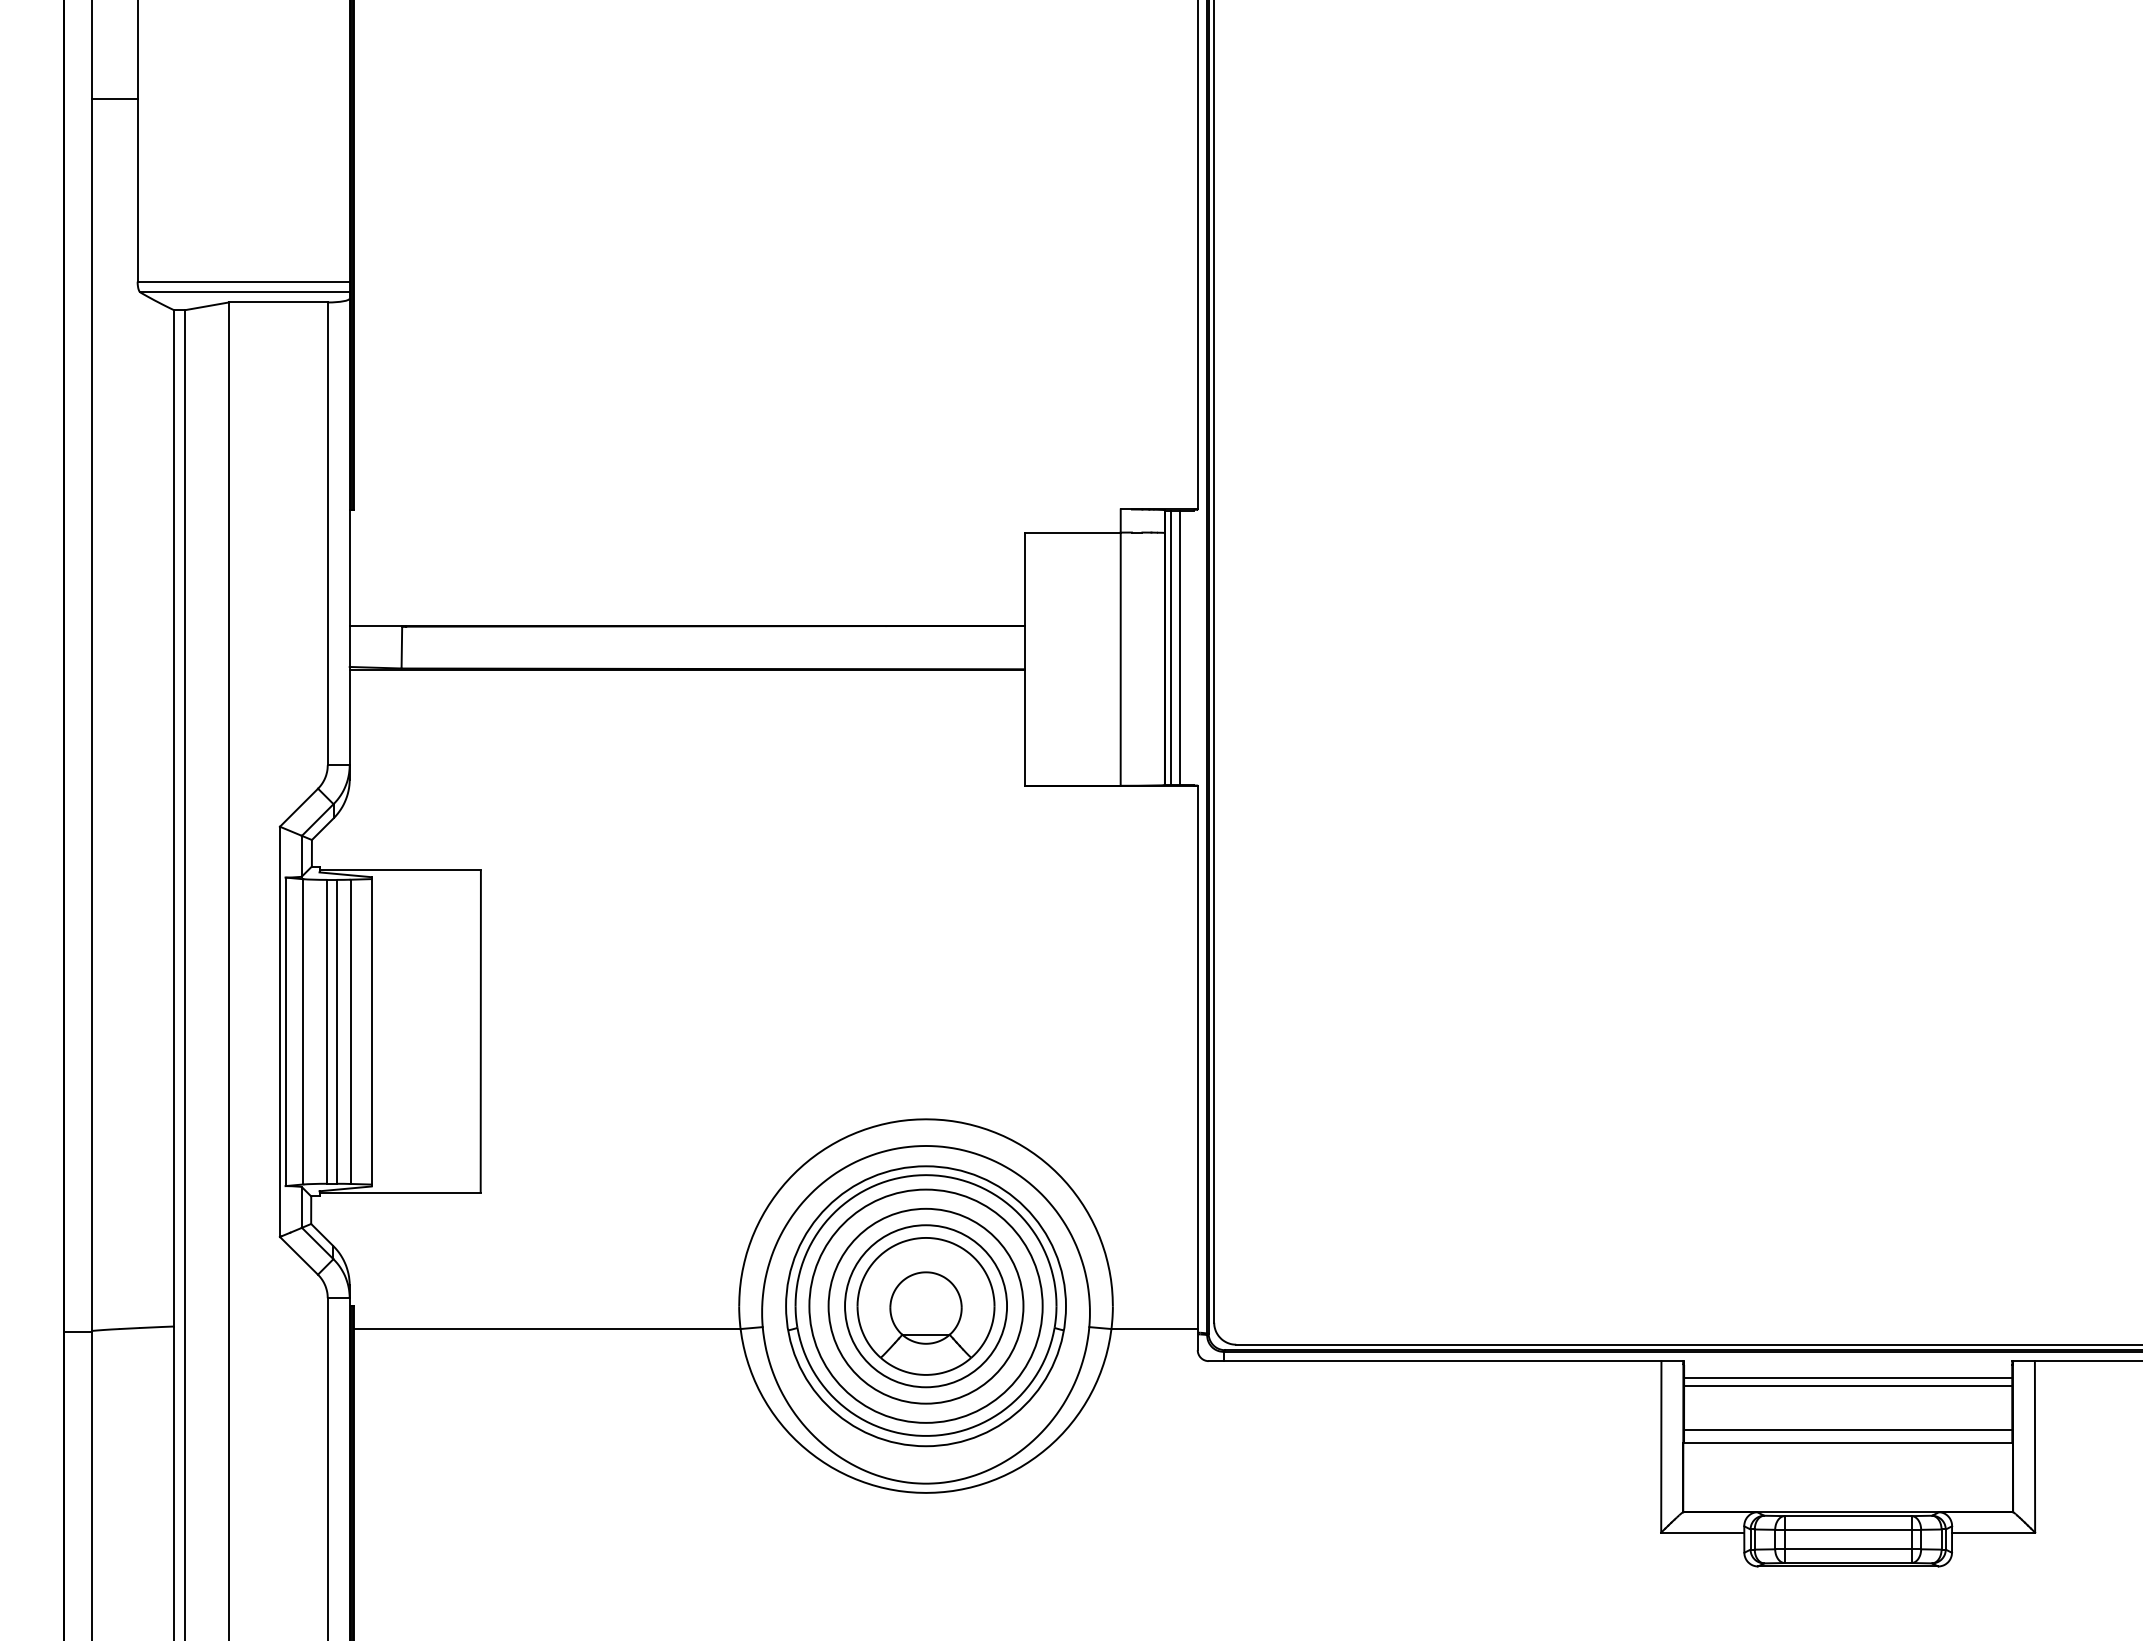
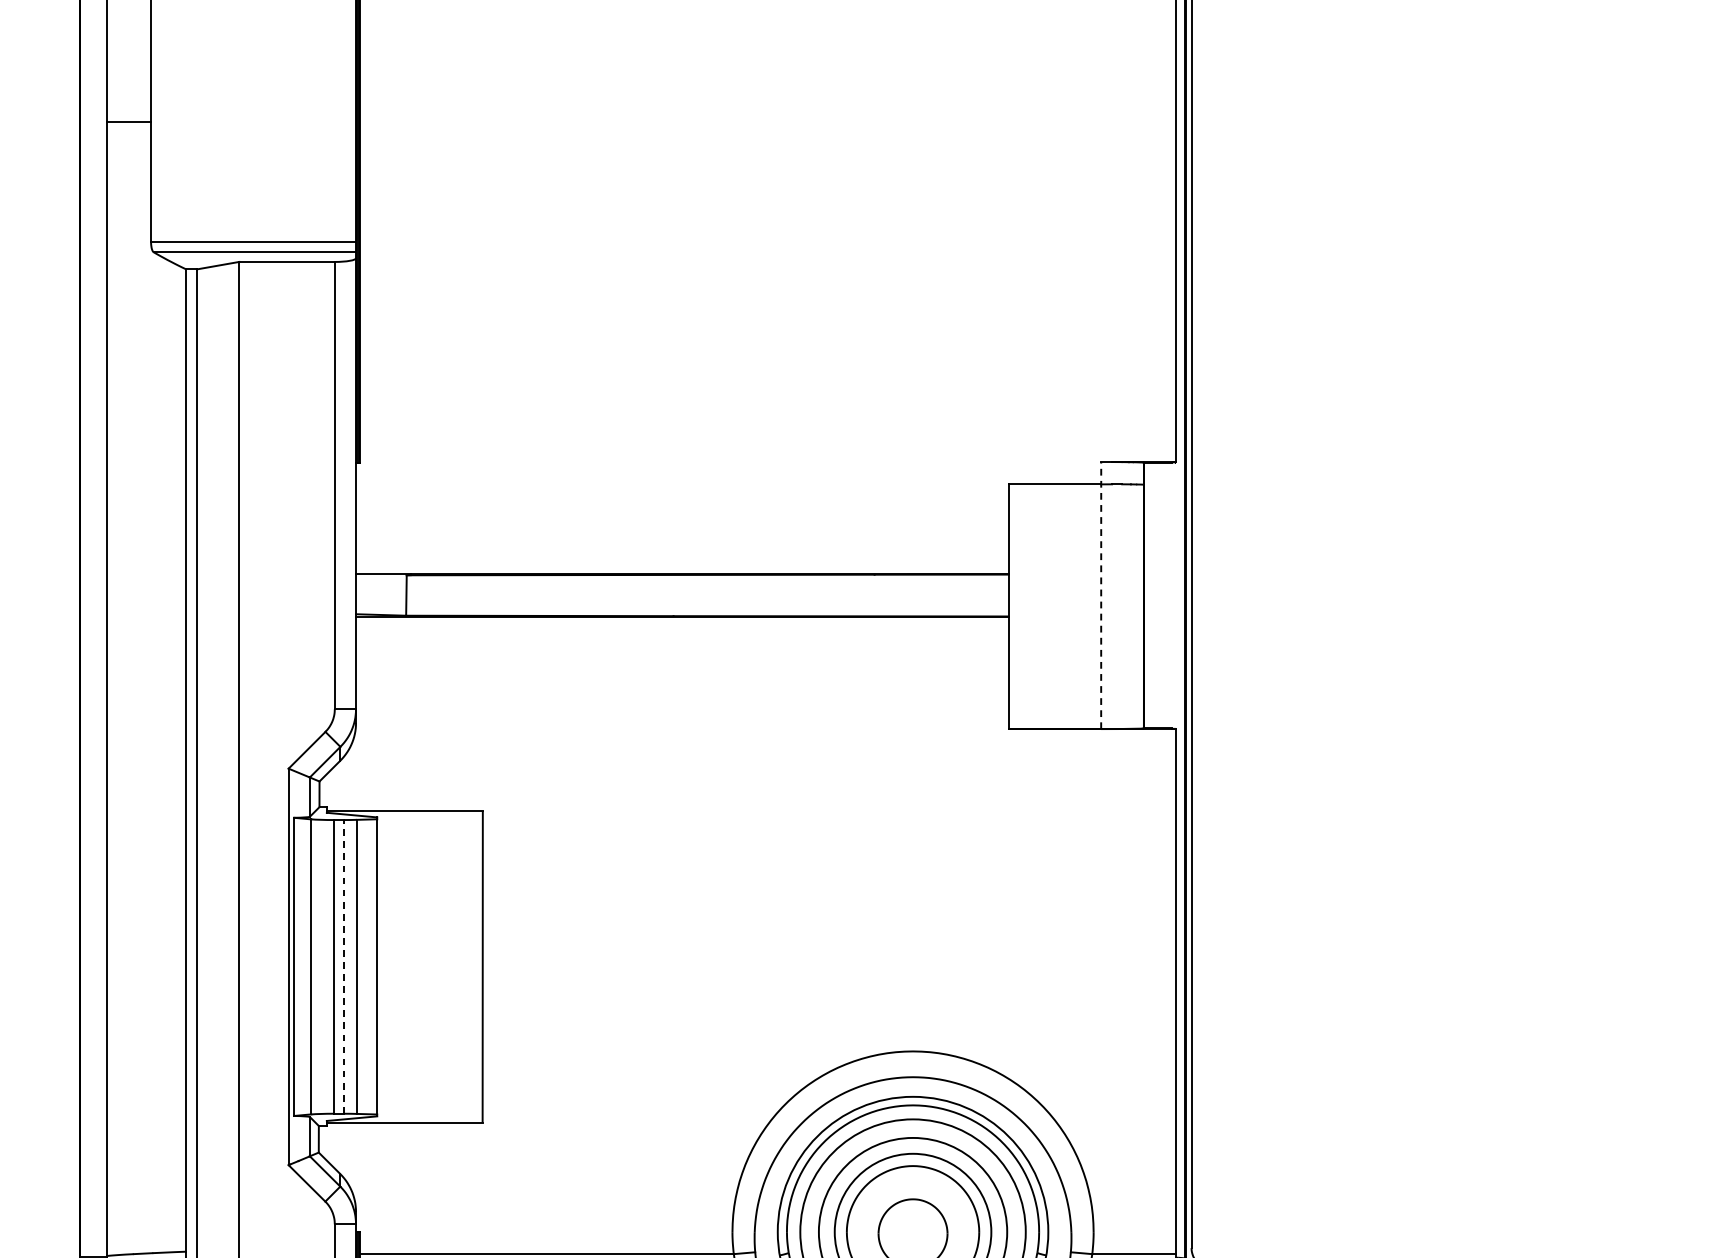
line: (114, 98) -> (128, 121), moved
line: (1120, 647) -> (1100, 595), solid -> dashed
line: (1170, 647) -> (1149, 595), removed
line: (1179, 647) -> (1158, 595), removed
line: (336, 1031) -> (343, 966), solid -> dashed

